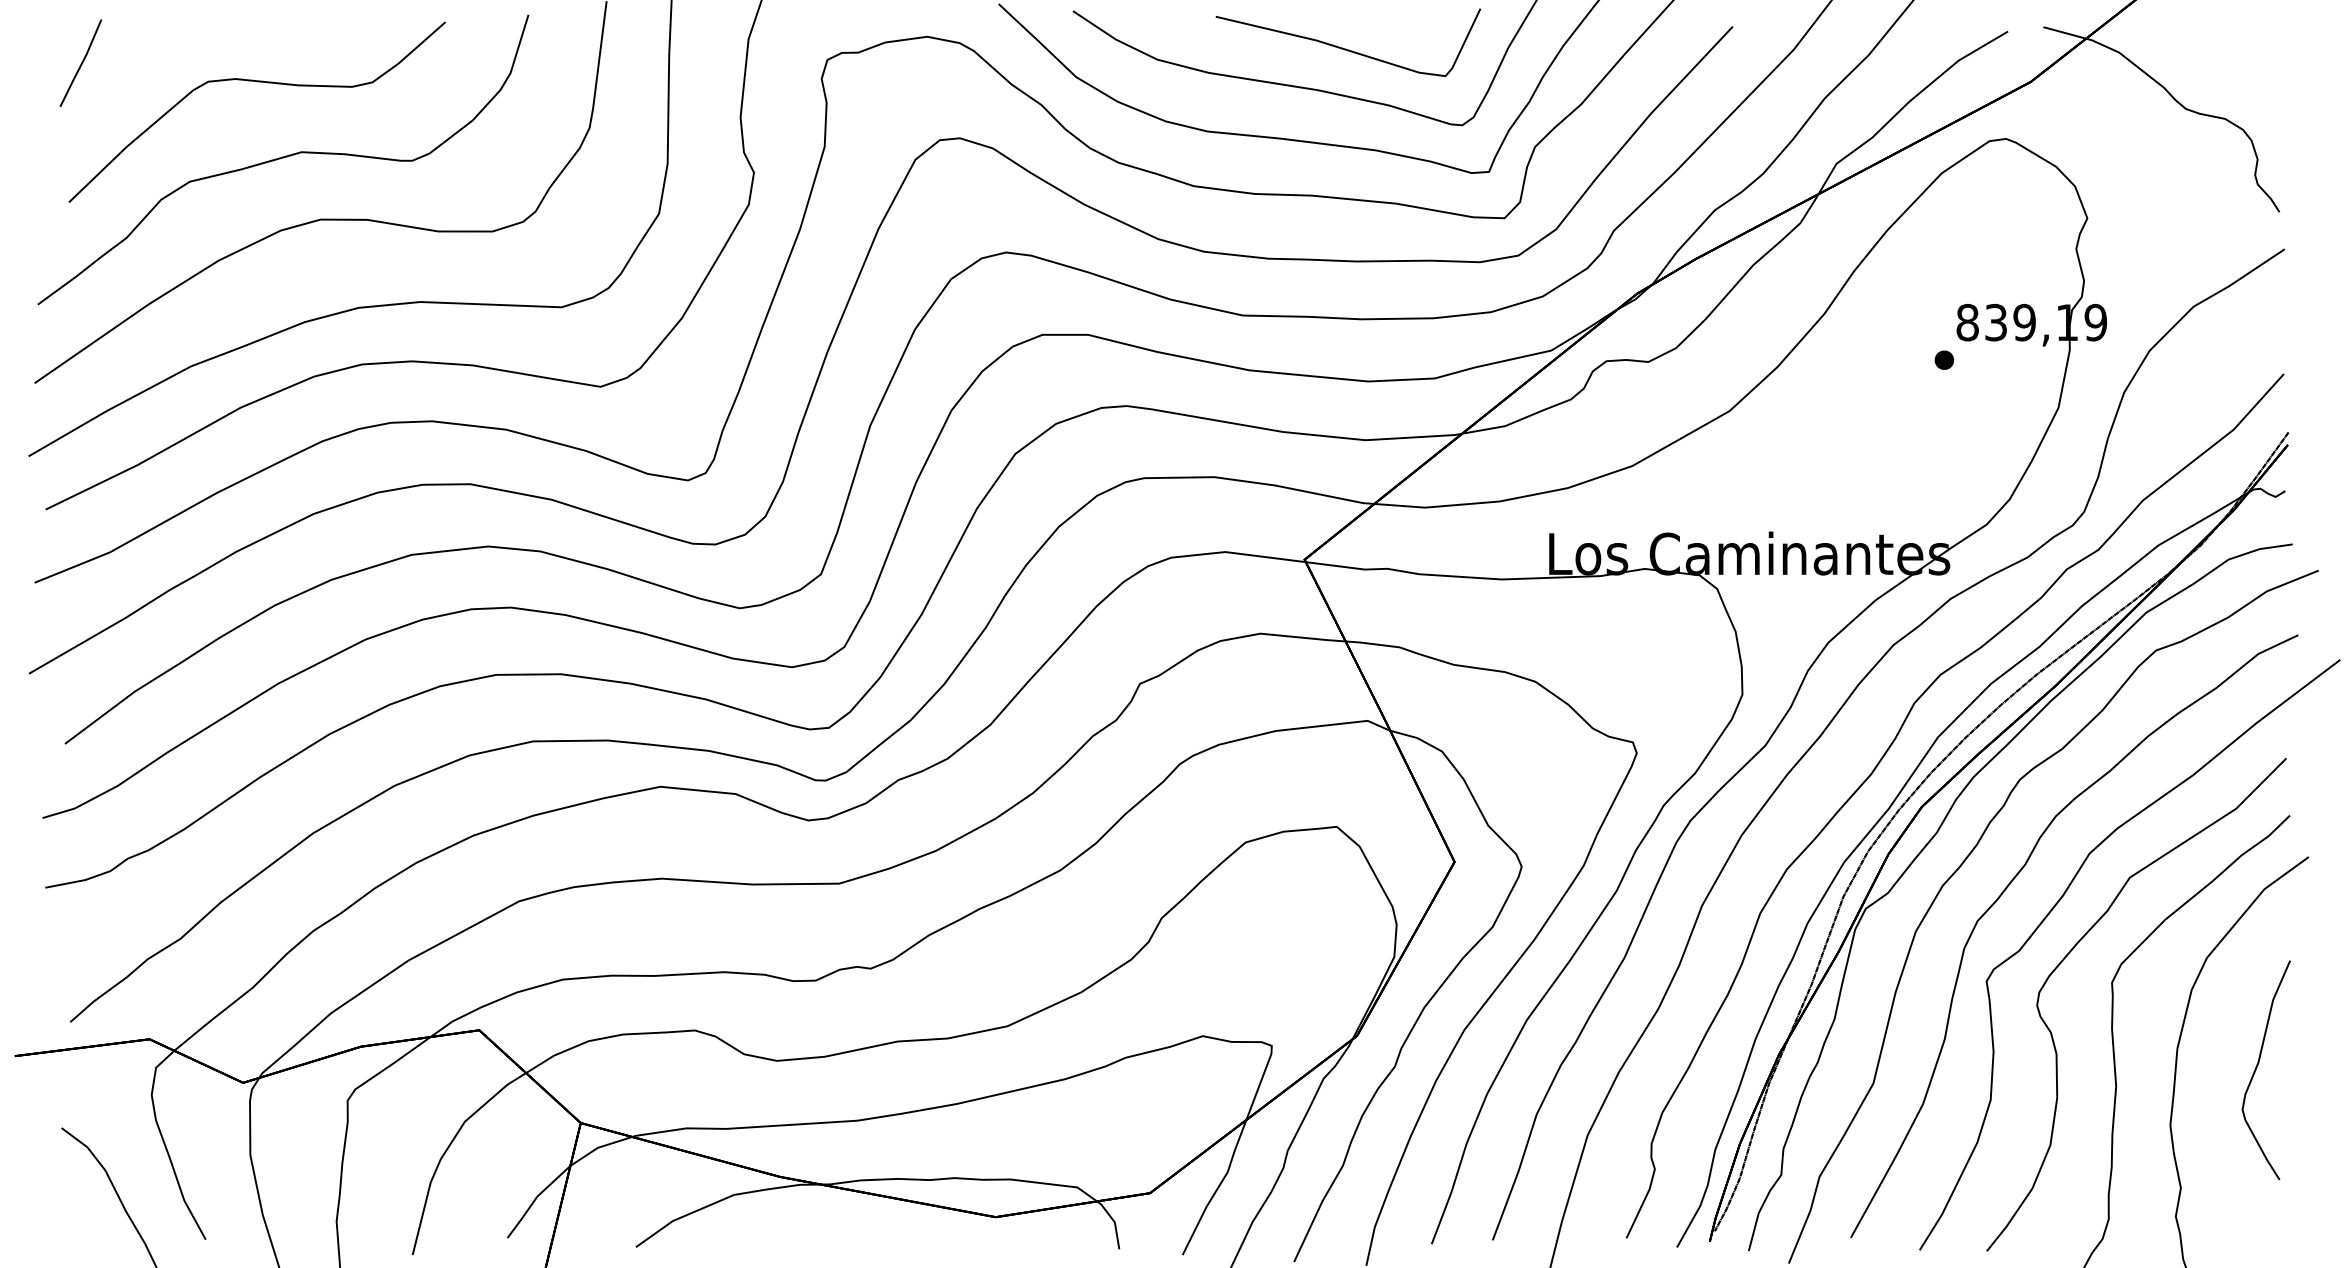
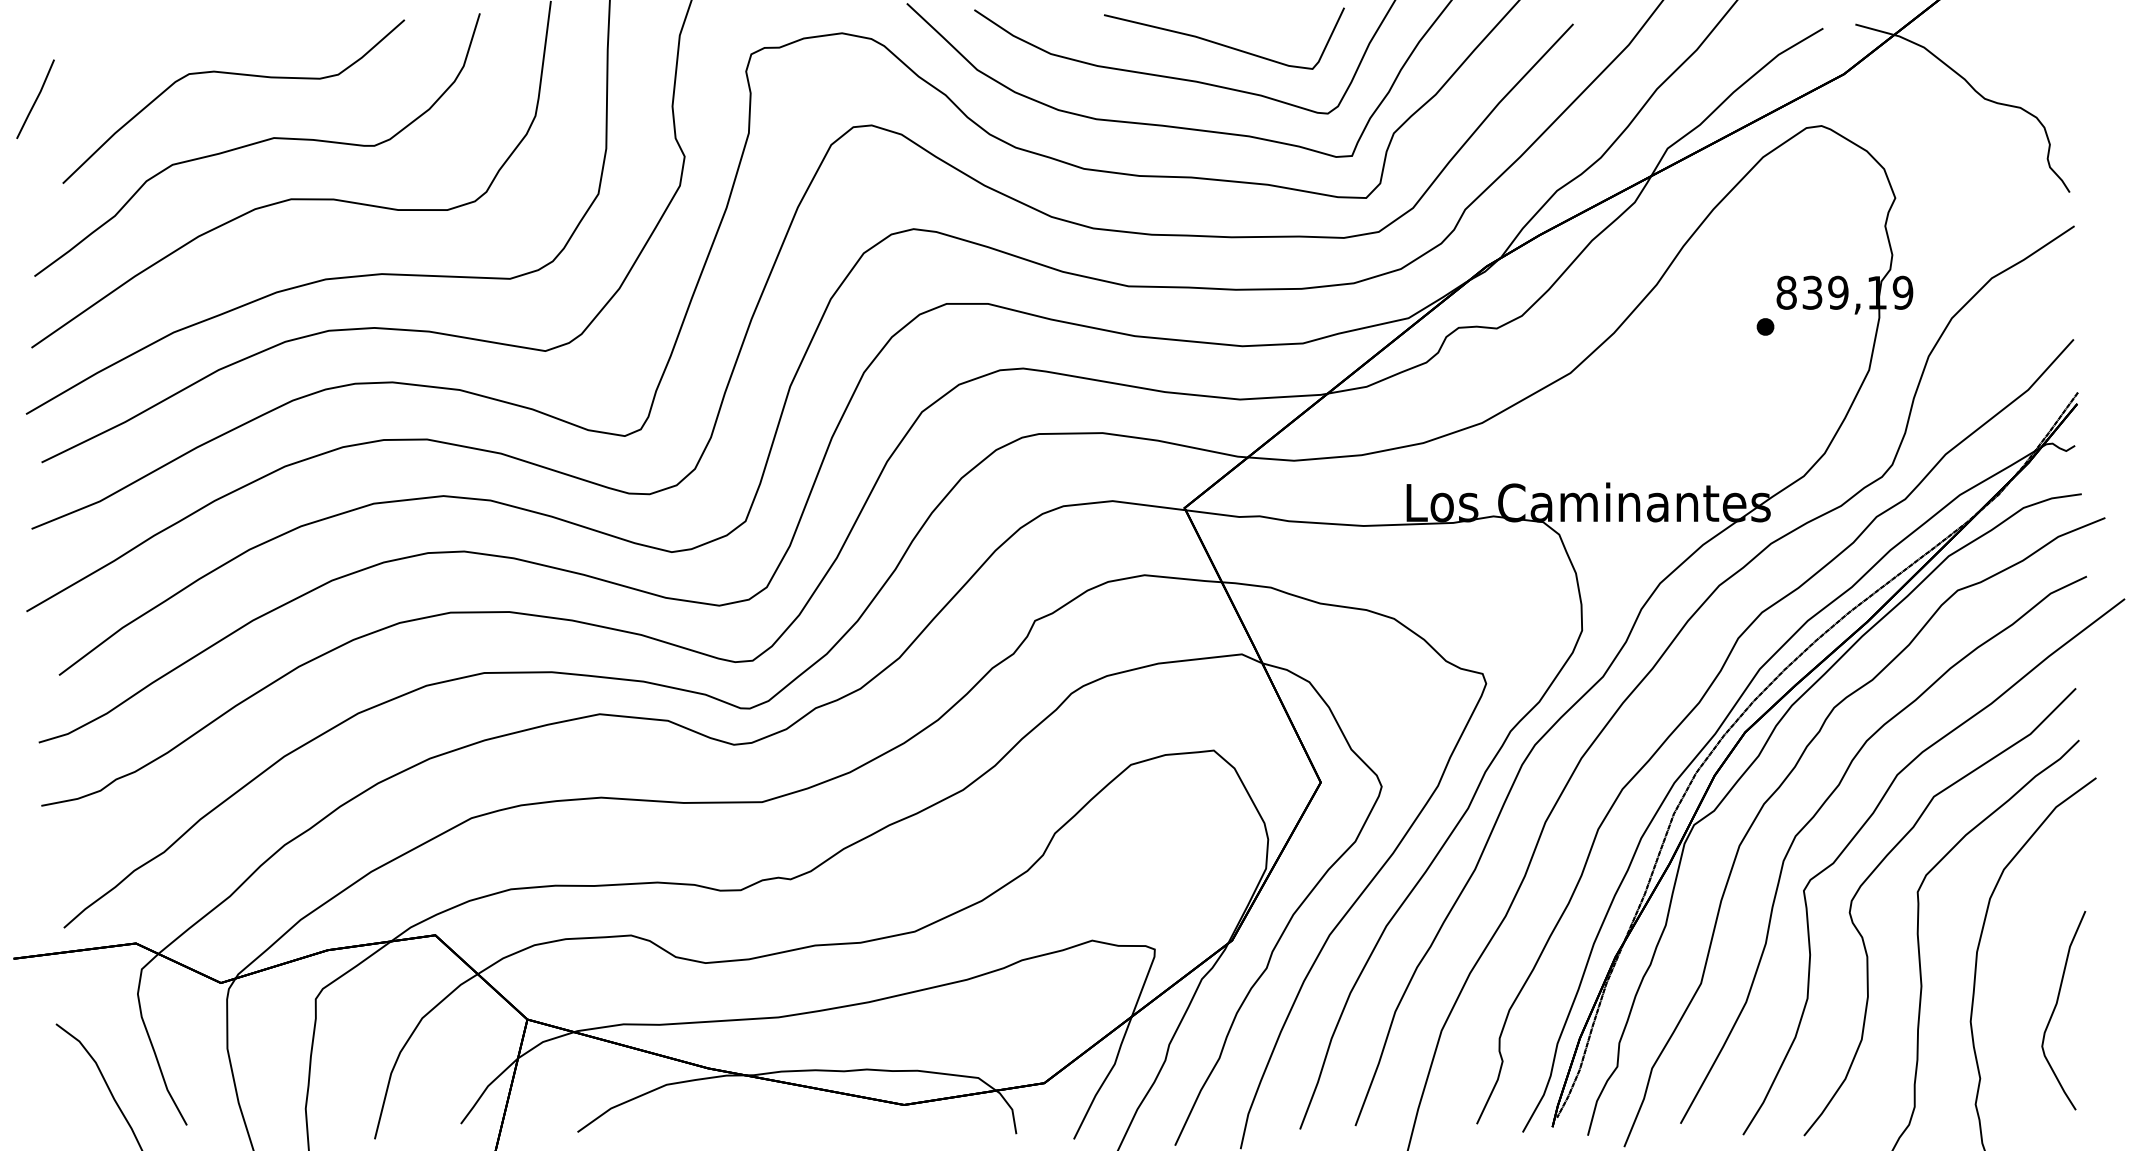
part: (80, 63) -> (35, 99), moved
part: (2258, 1066) -> (2056, 1007), moved

